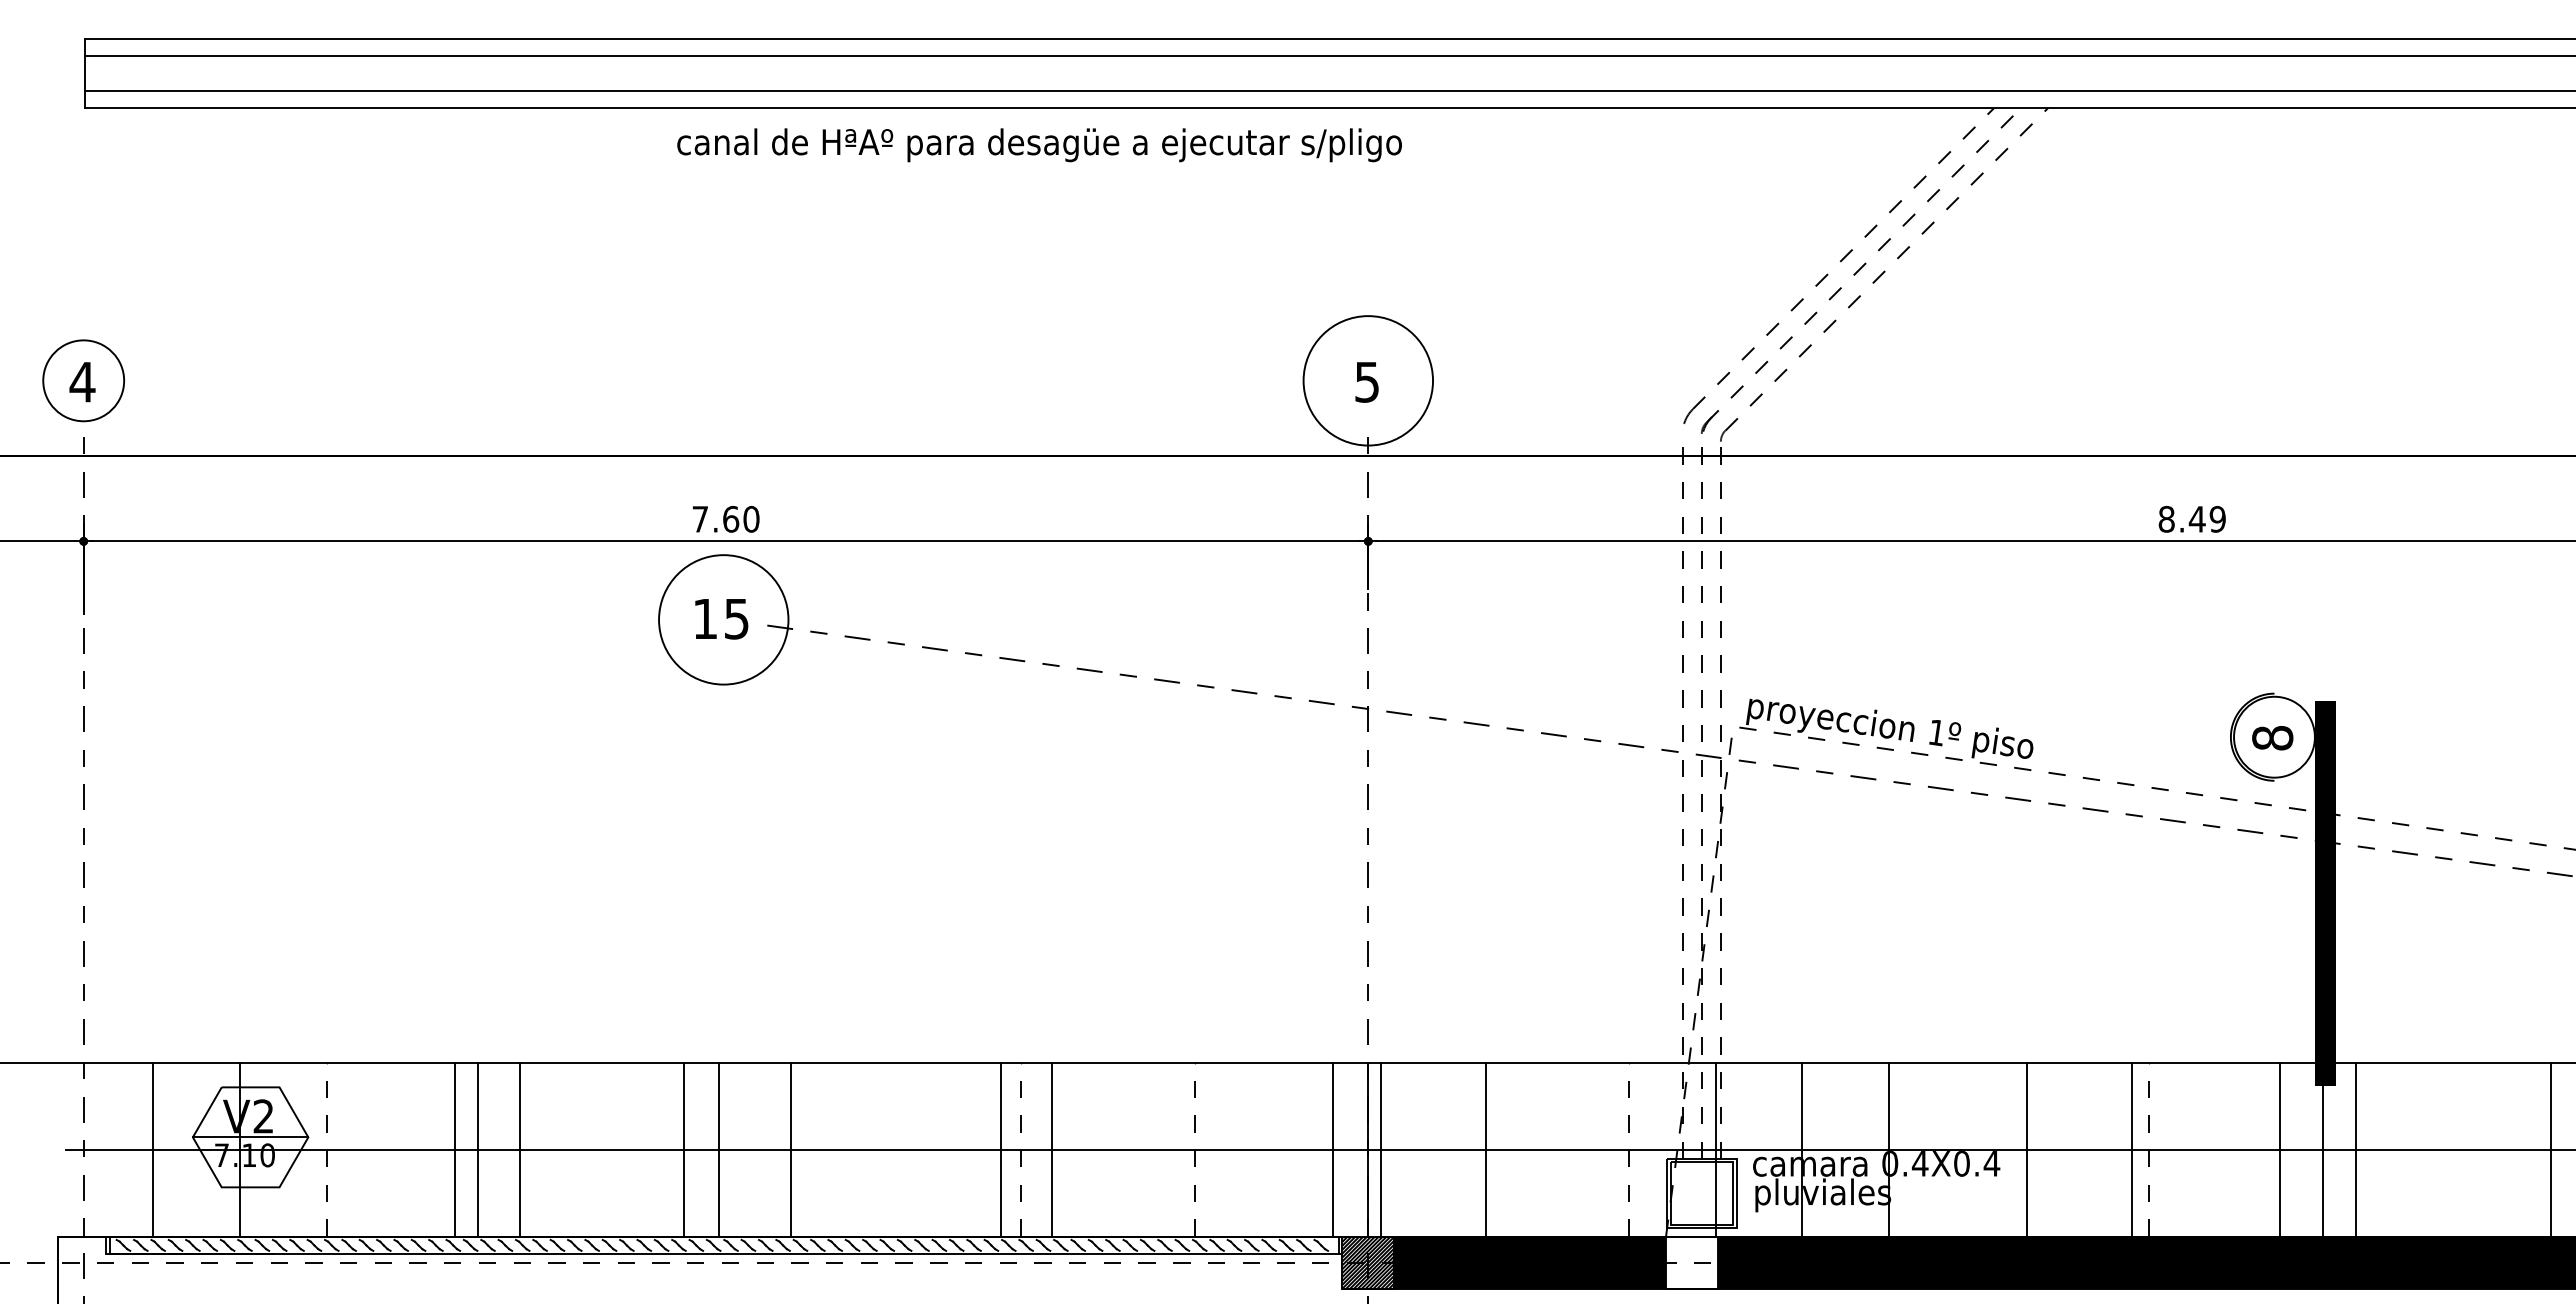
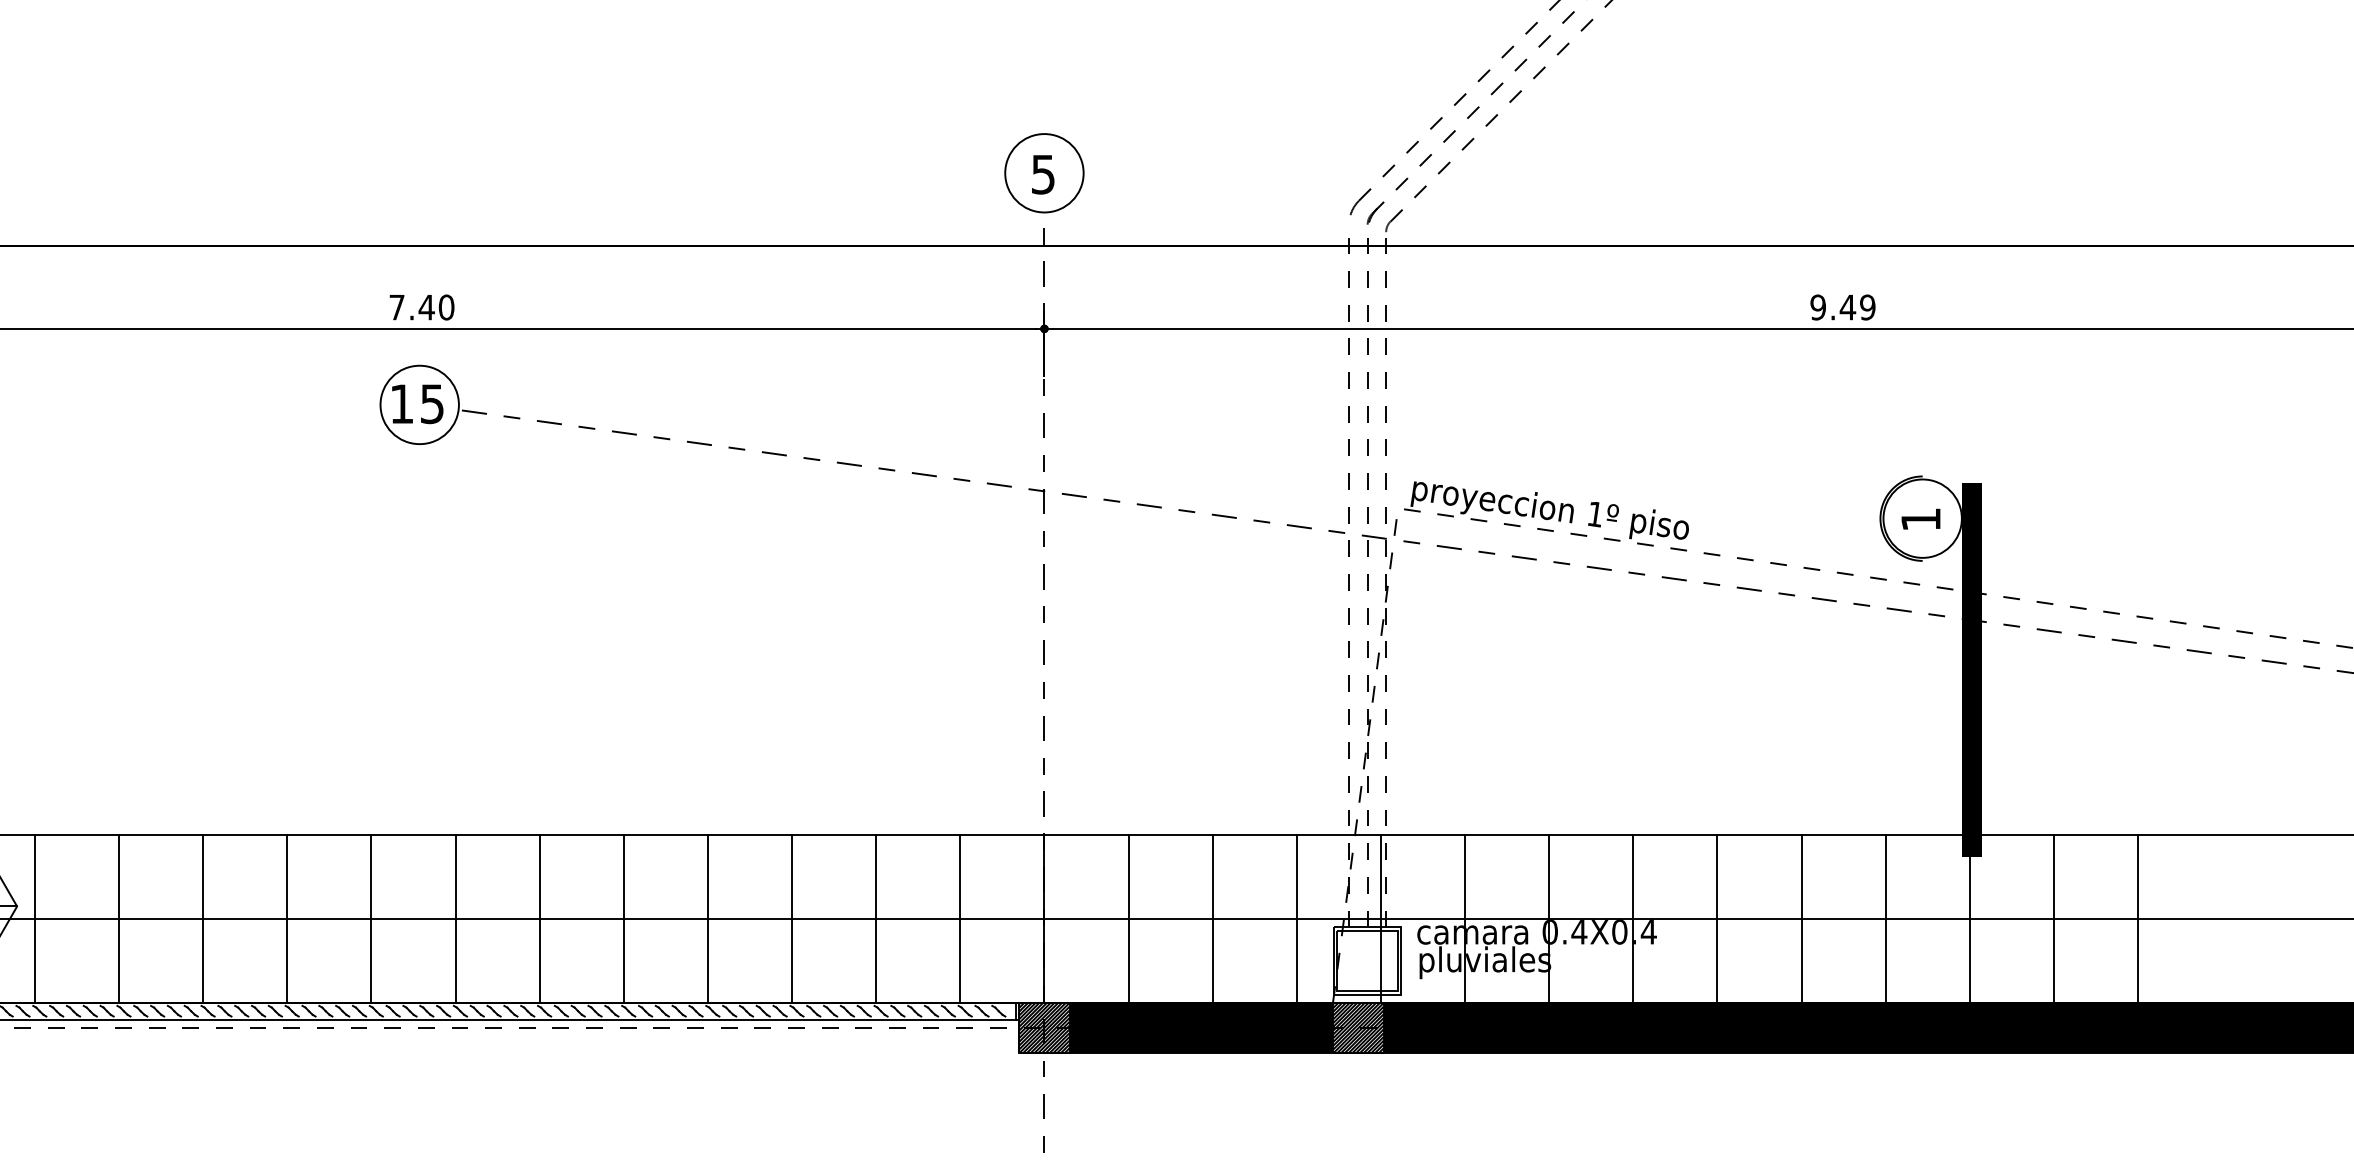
circle: (1367, 380) -> (1043, 172), size x0.62
text: (730, 519) -> (426, 307), 7.60 -> 7.40
text: (2166, 519) -> (1818, 307), 8.49 -> 9.49
circle: (723, 619) -> (419, 404), size x0.62
text: (2272, 738) -> (1920, 519), 8 -> 1
line: (455, 1149) -> (203, 918), moved
line: (477, 1149) -> (119, 918), moved
line: (520, 1149) -> (287, 918), moved
line: (683, 1149) -> (455, 918), moved
line: (718, 1149) -> (371, 918), moved
line: (790, 1149) -> (539, 918), moved
line: (1001, 1149) -> (623, 918), moved
line: (1051, 1149) -> (791, 918), moved
line: (1332, 1149) -> (960, 918), moved
line: (1381, 1149) -> (1128, 918), moved
line: (1485, 1149) -> (1212, 918), moved
line: (2026, 1149) -> (1632, 918), moved
line: (2131, 1149) -> (1717, 918), moved
line: (2280, 1149) -> (1885, 918), moved
line: (2355, 1149) -> (2053, 918), moved
line: (2550, 1149) -> (2137, 918), moved
line: (326, 1150) -> (34, 919), dashed -> solid
line: (1021, 1150) -> (708, 919), dashed -> solid
line: (1194, 1150) -> (875, 919), dashed -> solid
line: (1628, 1150) -> (1296, 919), dashed -> solid
line: (2149, 1150) -> (1801, 919), dashed -> solid
hatch: (1692, 1262) -> (1358, 1027), added

